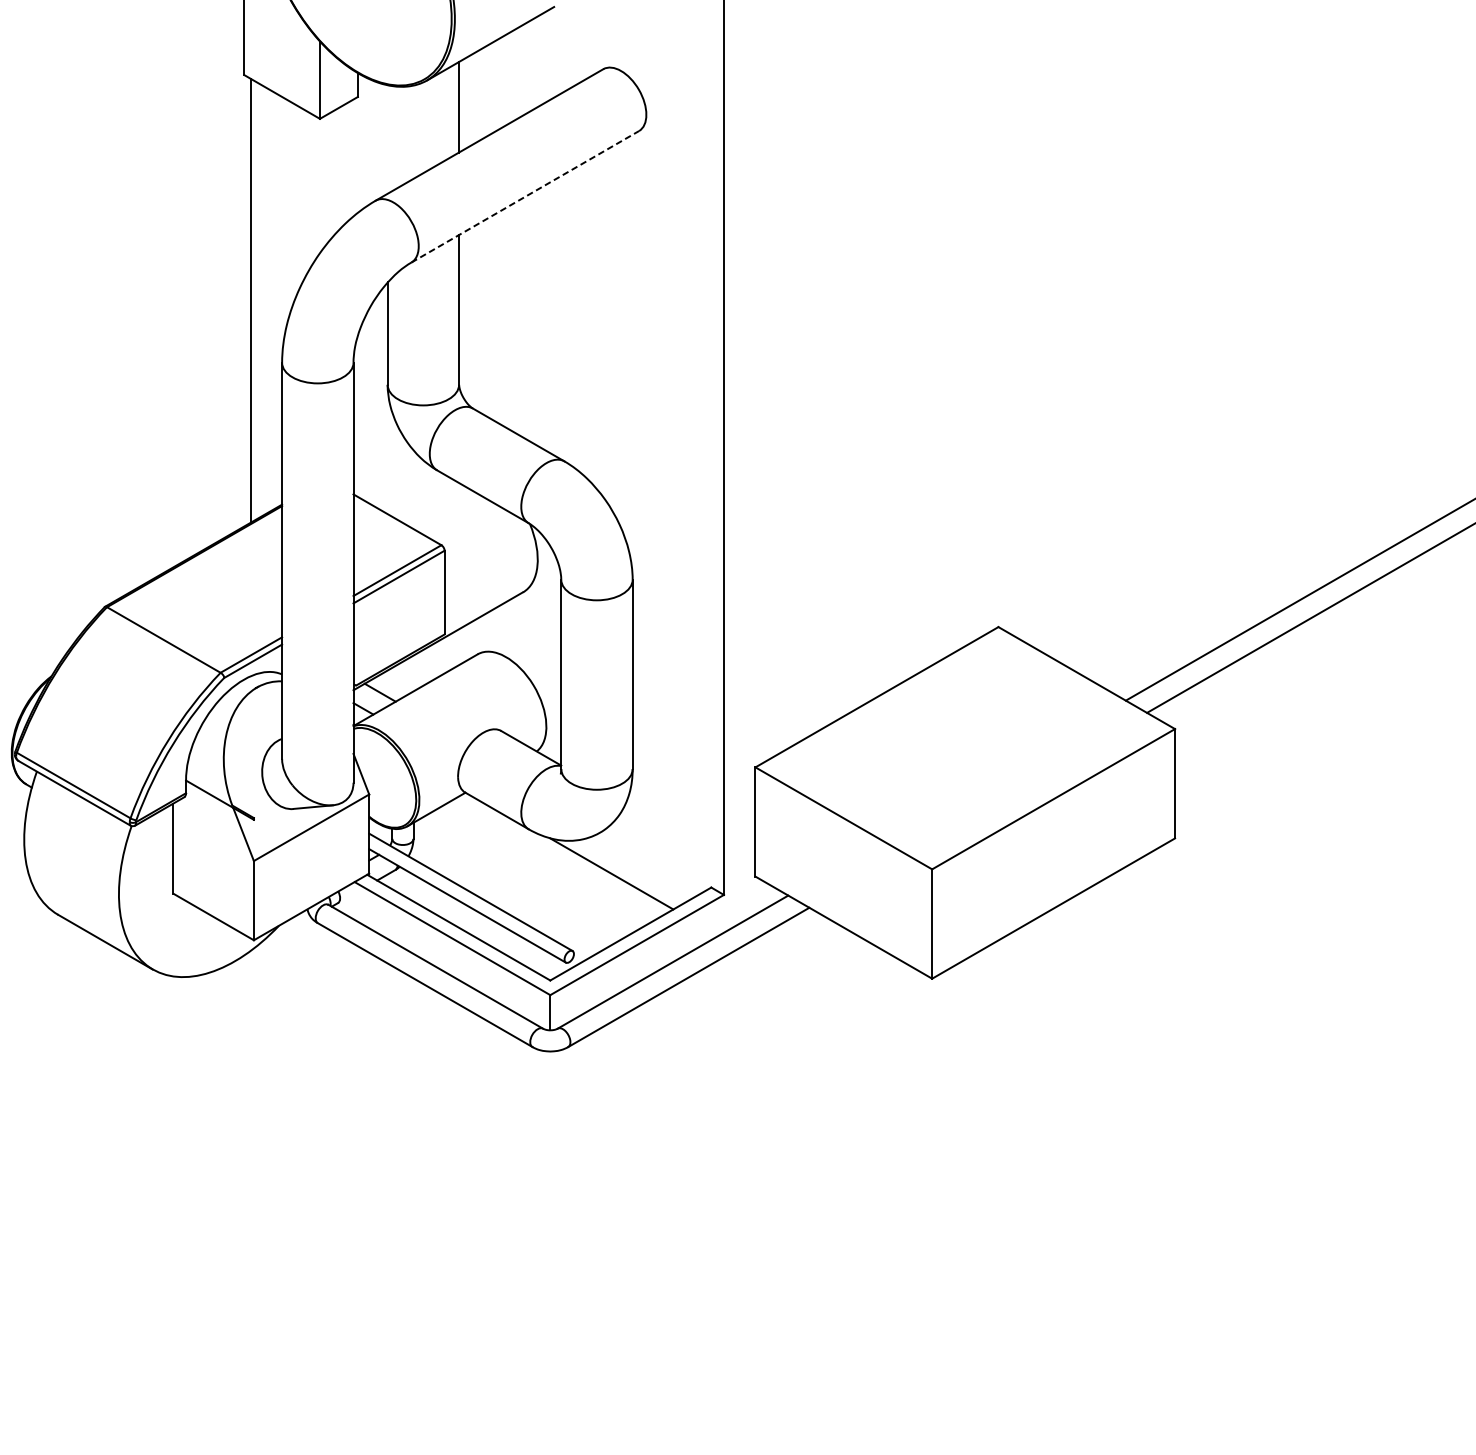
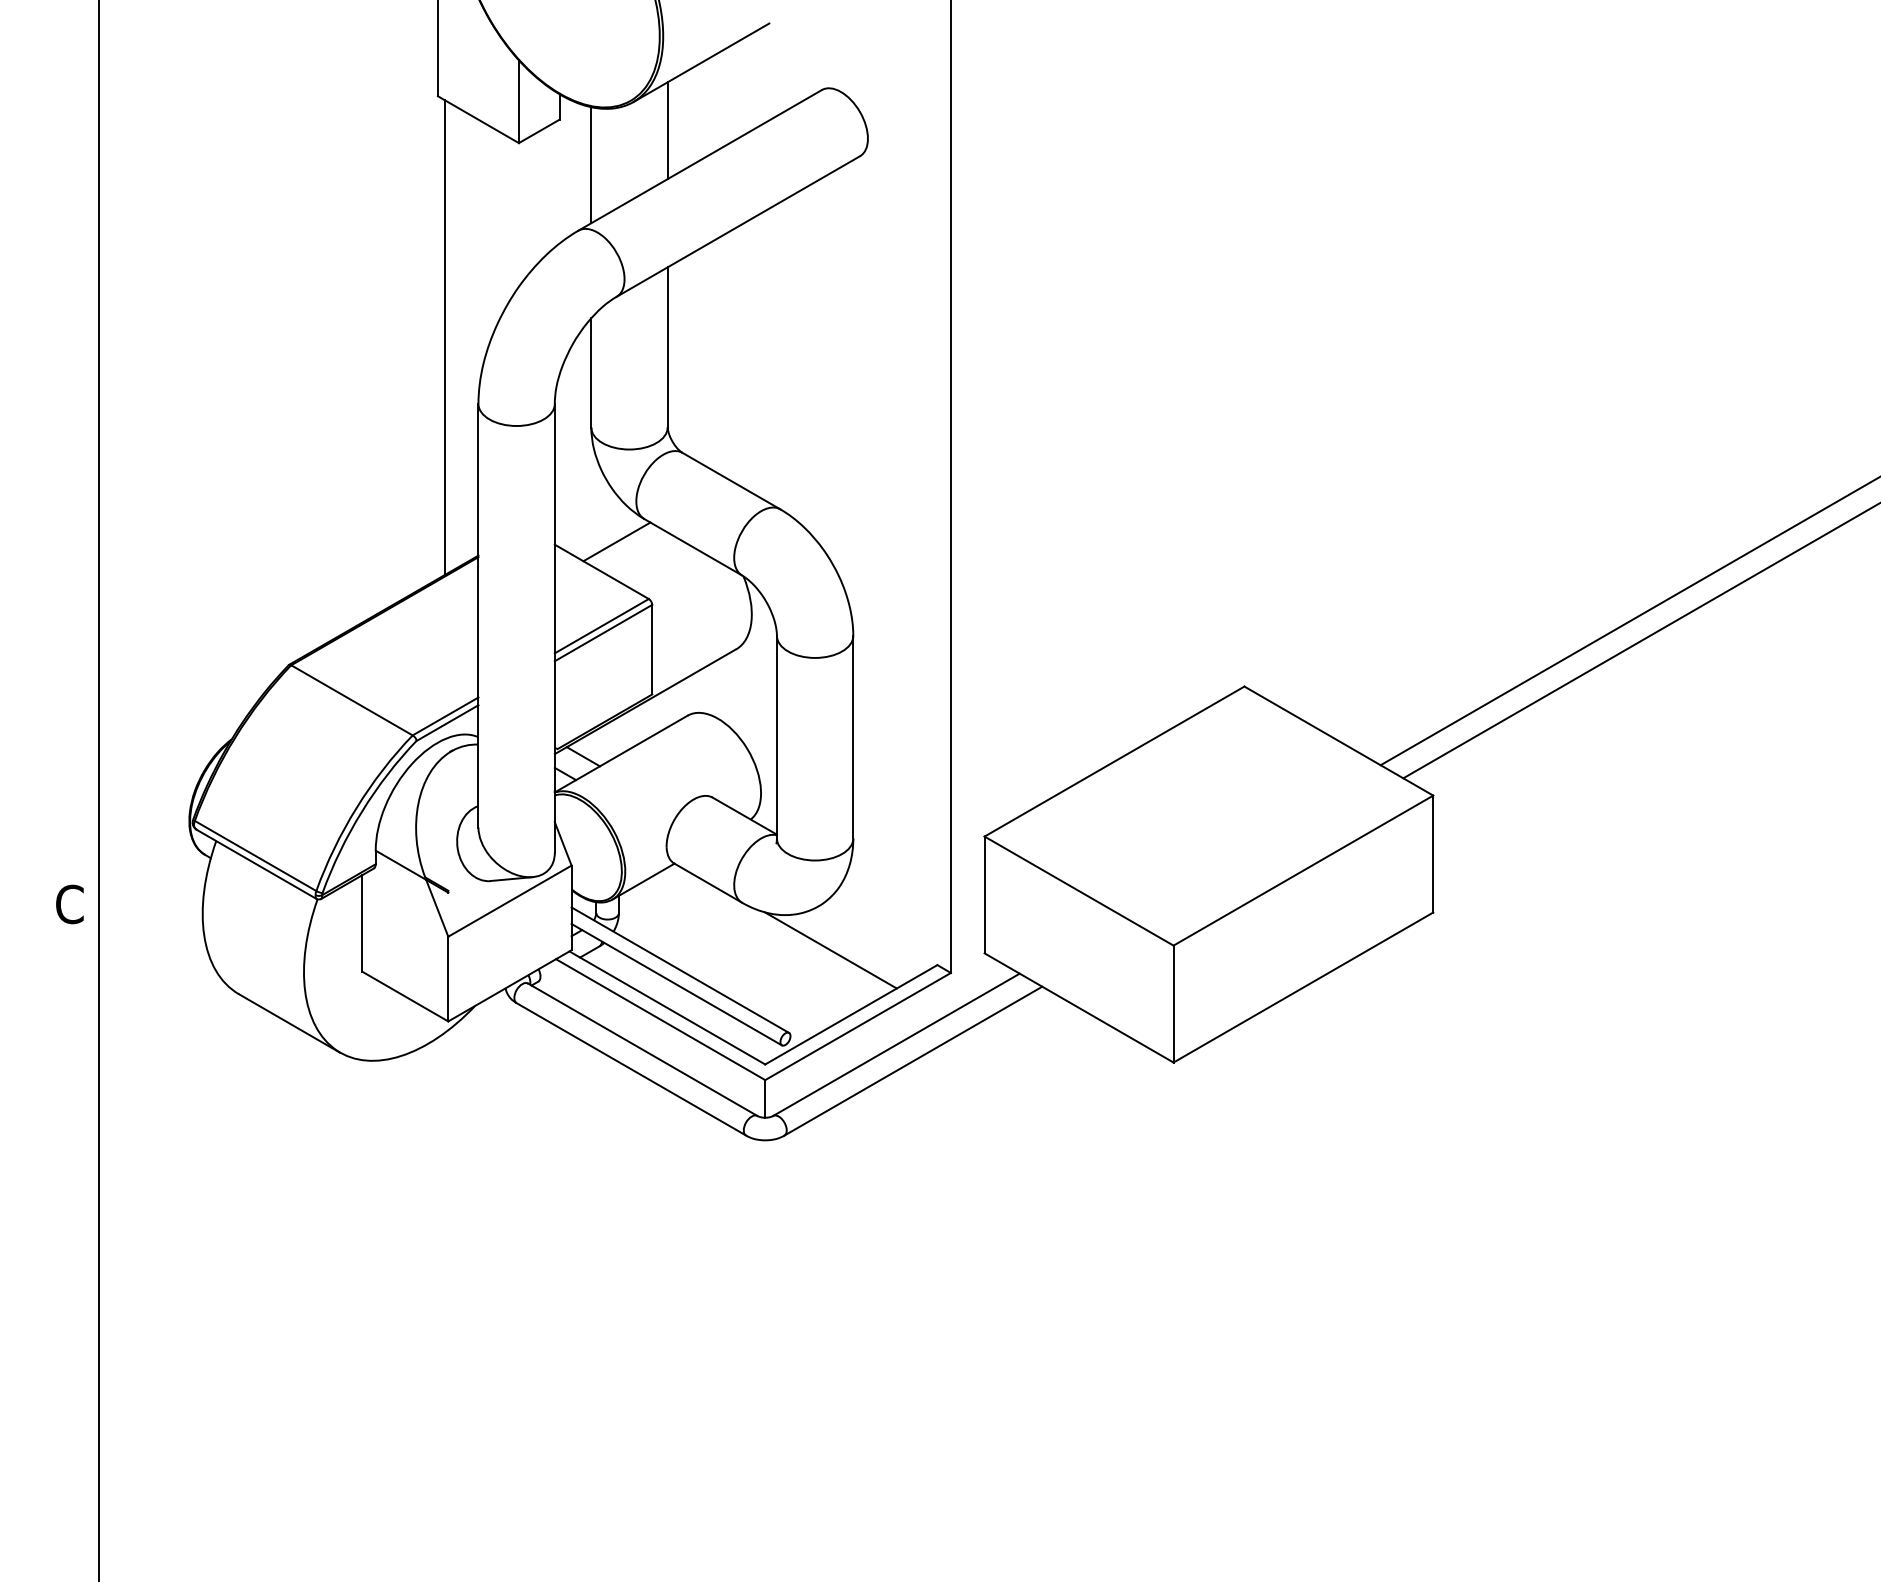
line: (387, 139) -> (591, 165), added
line: (525, 196) -> (738, 226), dashed -> solid
line: (411, 491) -> (616, 541), added

